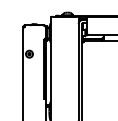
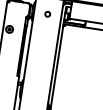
circle: (64, 33) -> (47, 14), added

